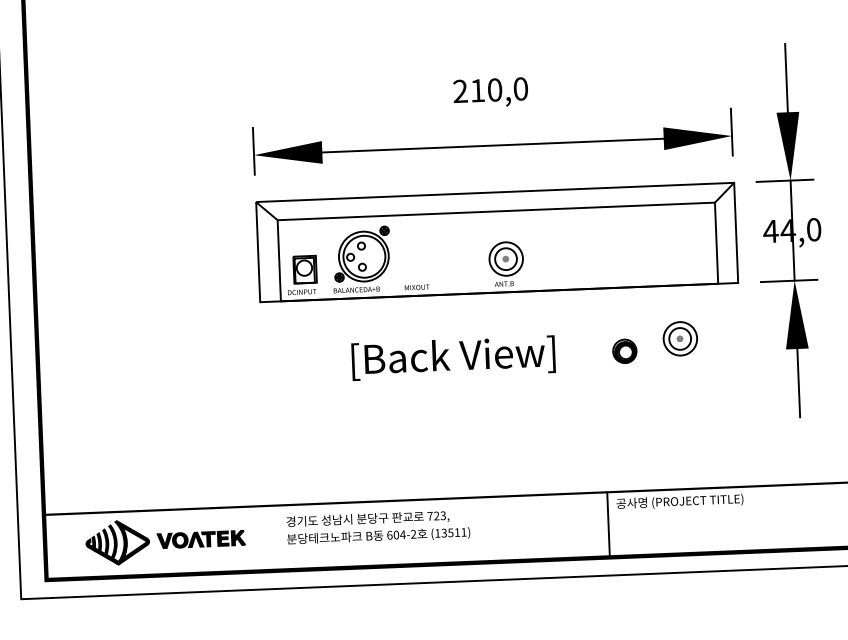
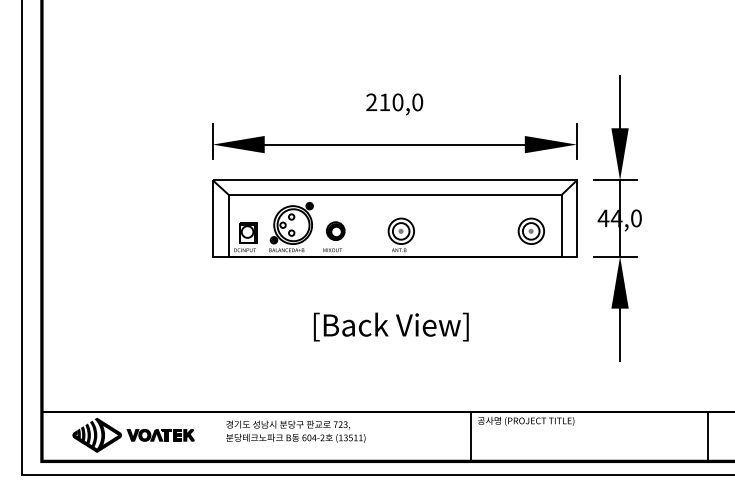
part: (679, 337) -> (530, 230), moved
part: (624, 350) -> (335, 230), moved
text: (452, 357) -> (390, 326), moved

